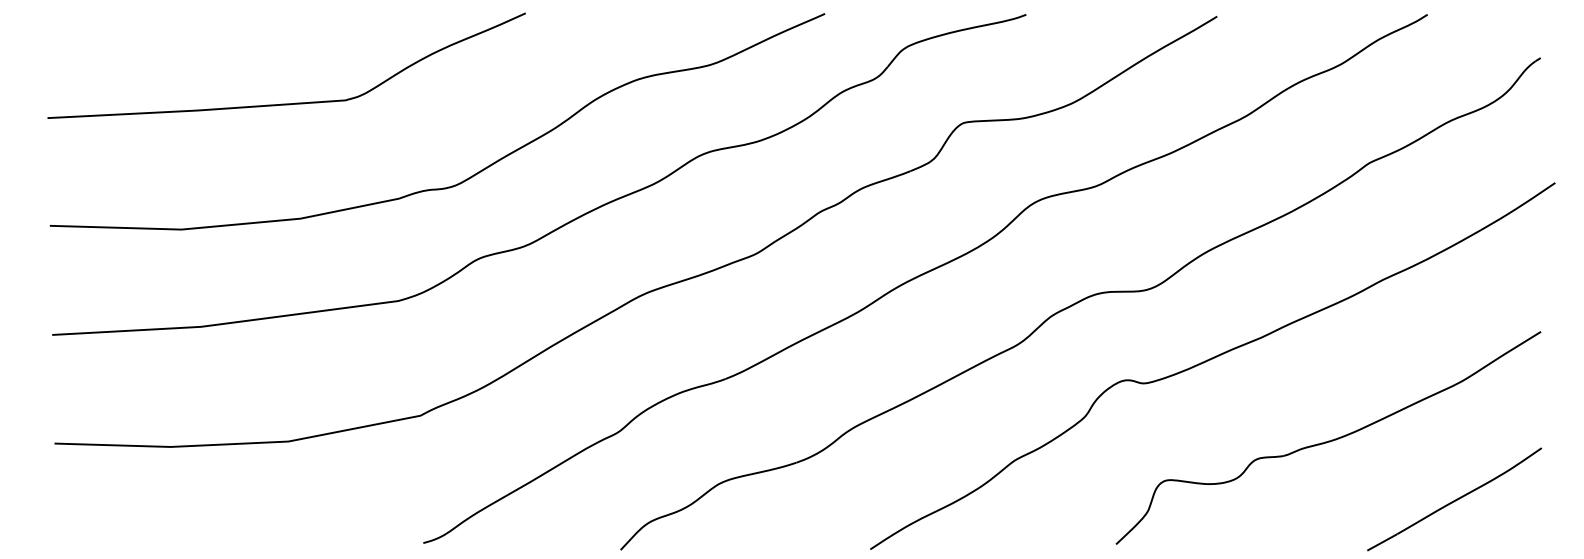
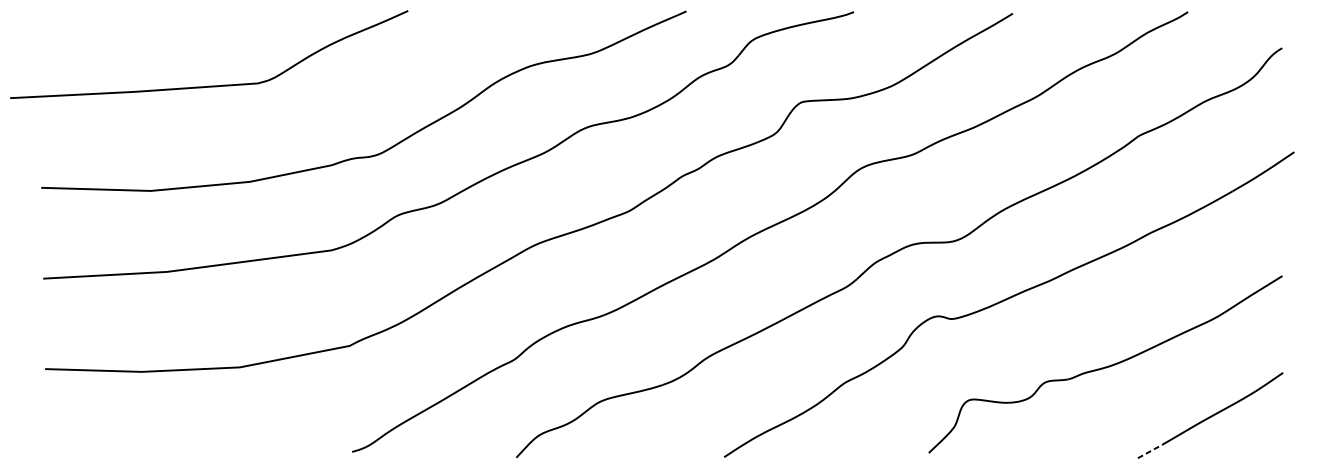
curve: (286, 103) -> (209, 85), moved
line: (1382, 542) -> (1150, 451), solid -> dashed

